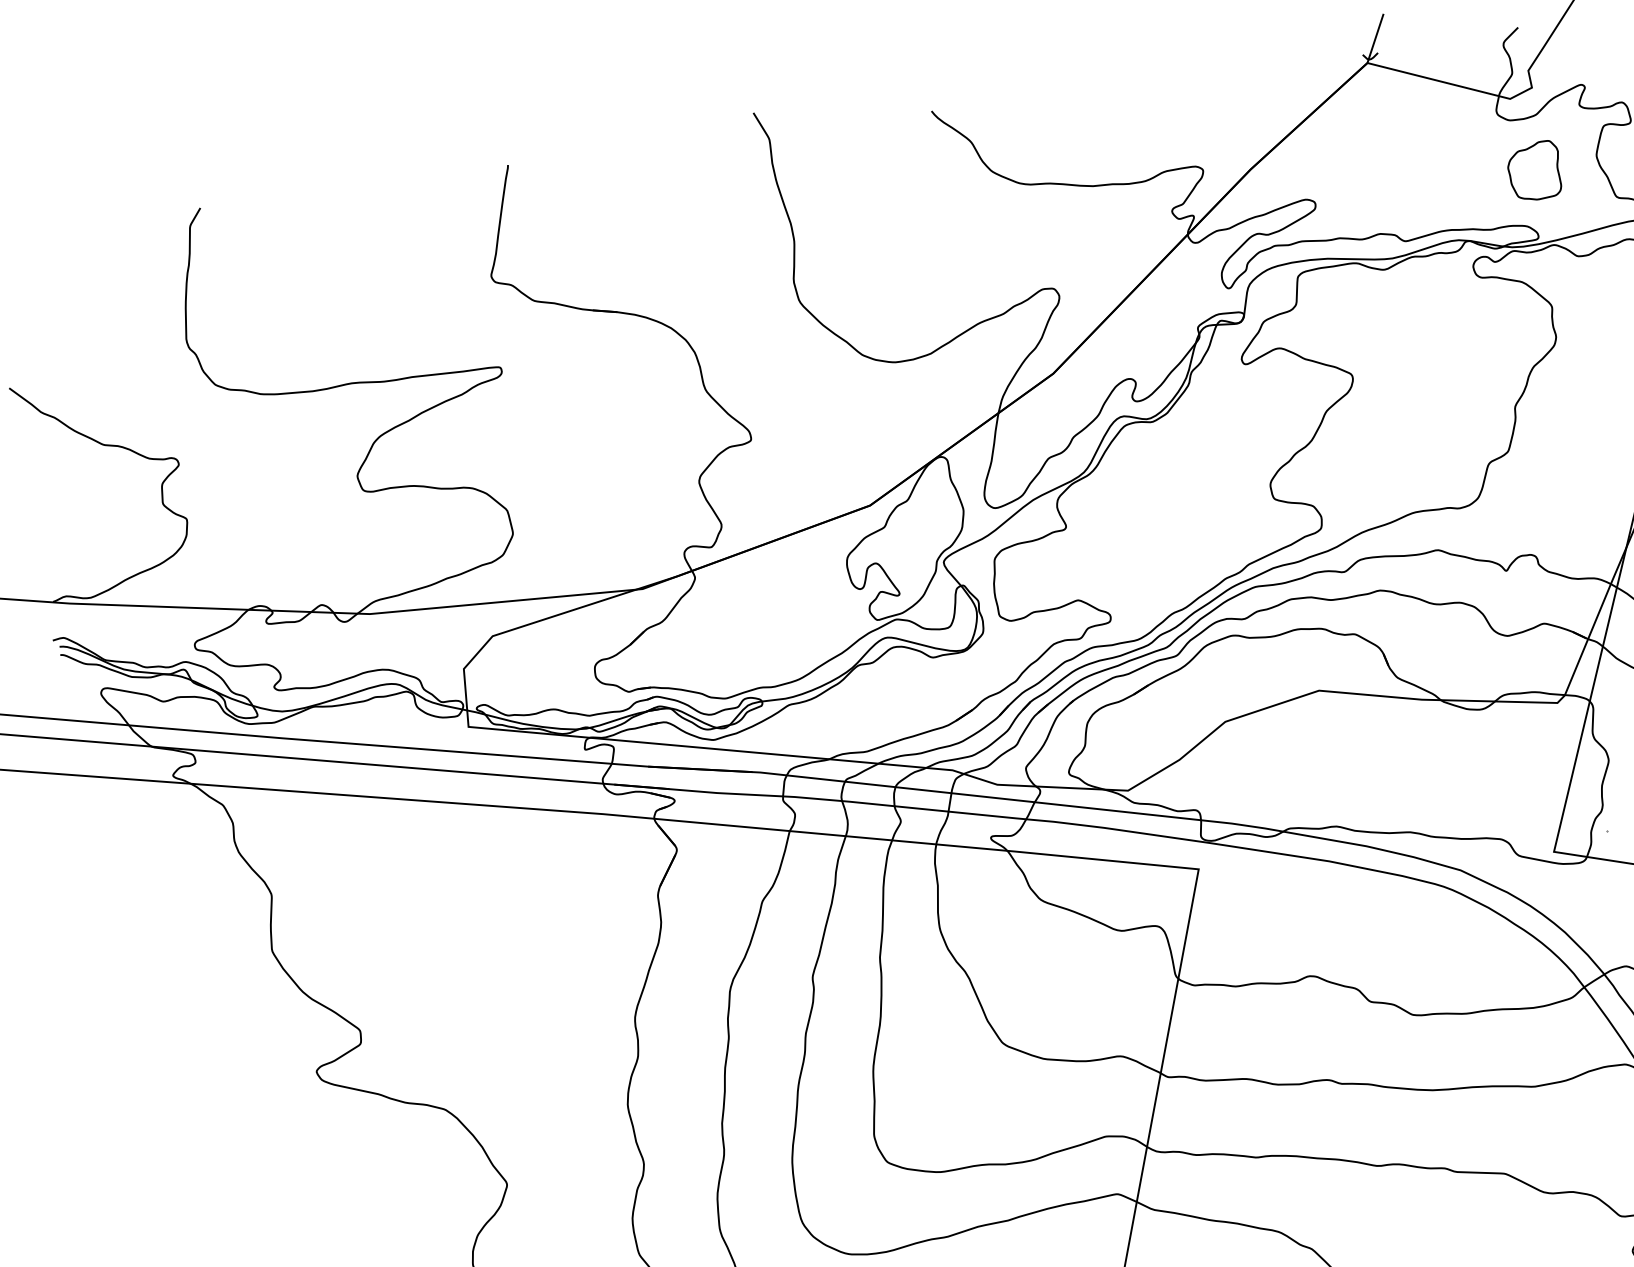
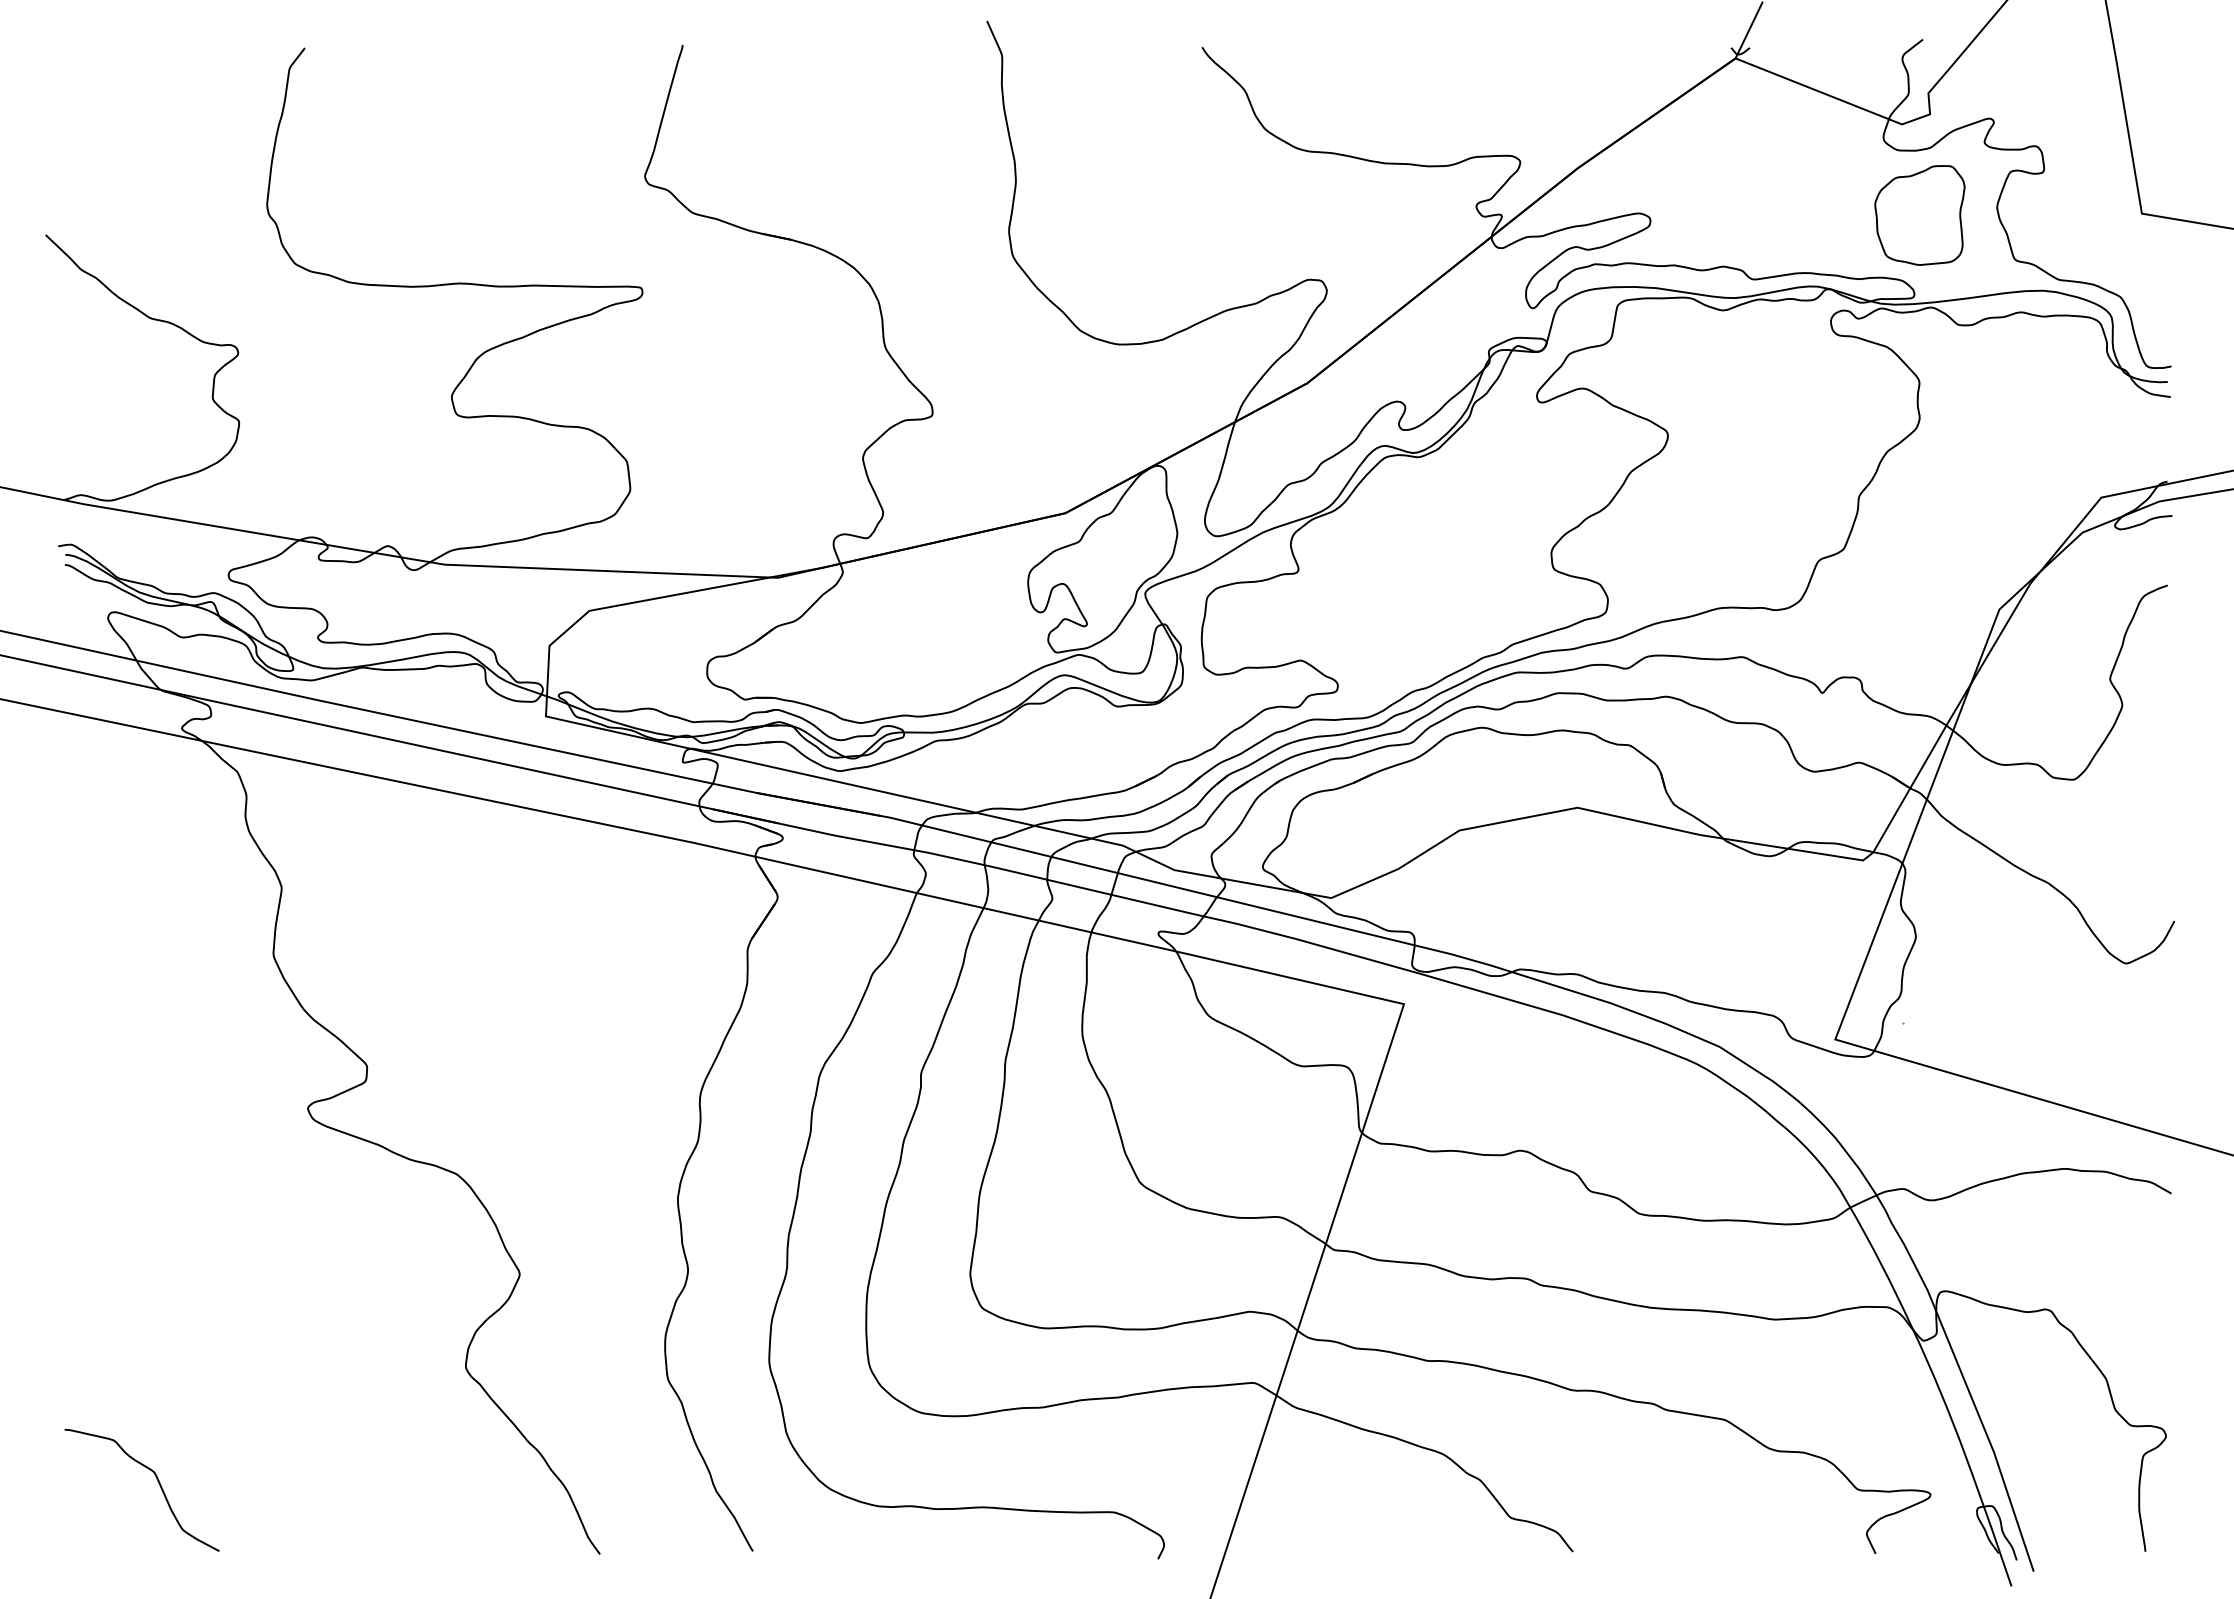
part: (1534, 171) -> (1919, 215), size x1.43

